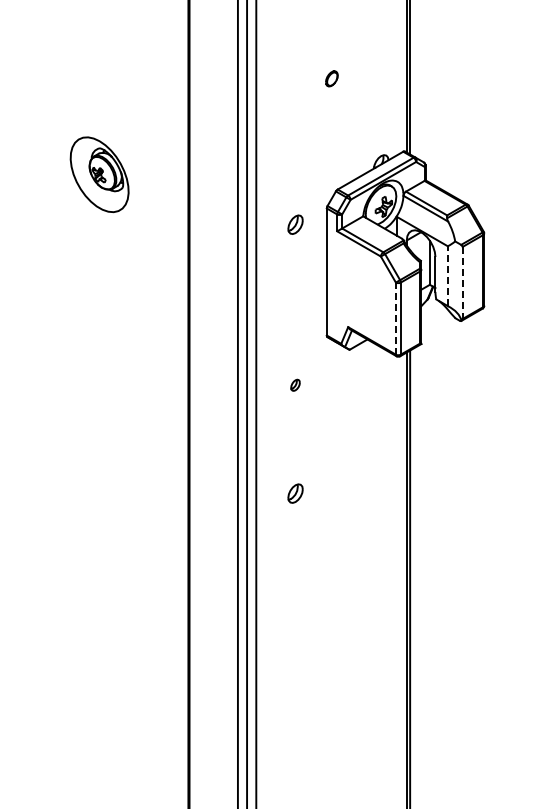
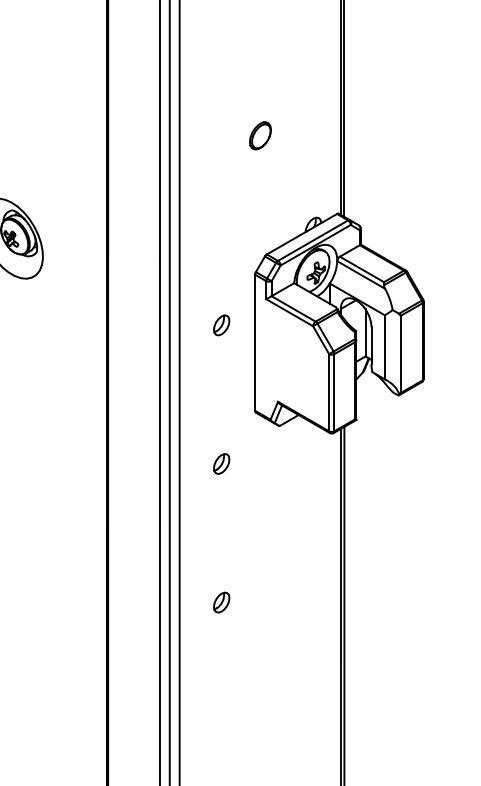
part: (331, 78) -> (260, 135), size x1.67
part: (295, 224) -> (221, 325), moved
line: (447, 276) -> (384, 347), dashed -> solid
line: (462, 283) -> (400, 355), dashed -> solid
line: (395, 318) -> (328, 392), dashed -> solid
part: (295, 385) -> (221, 464), size x1.67
part: (295, 493) -> (221, 602), moved

